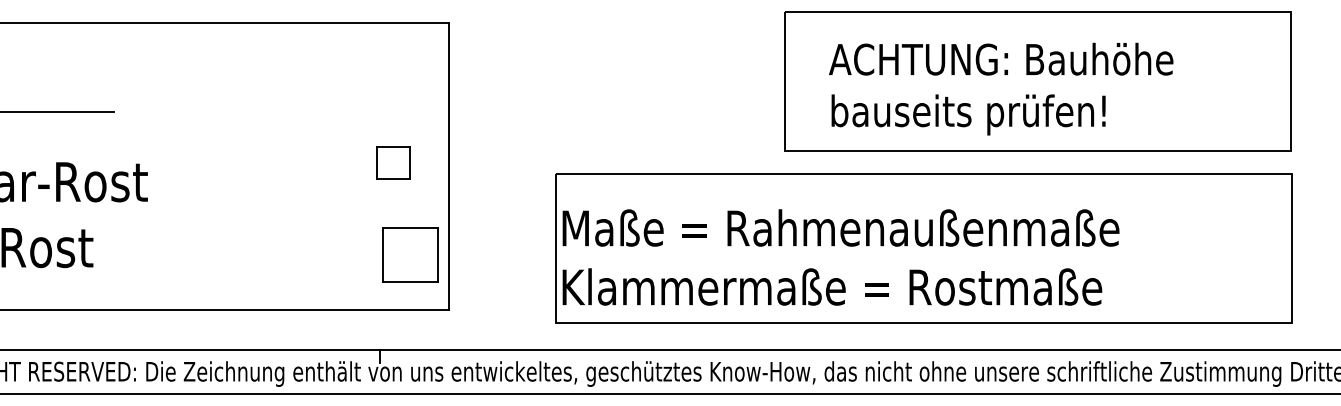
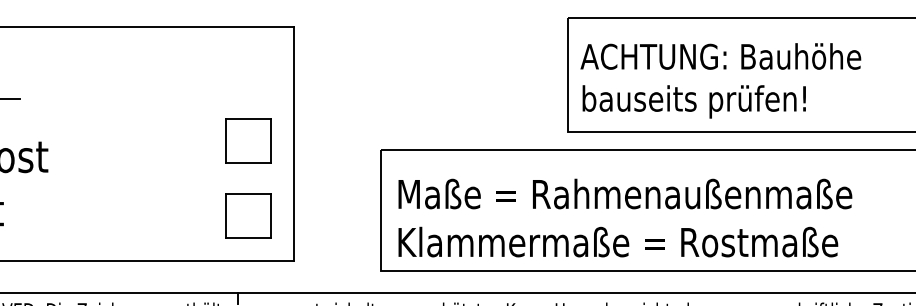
text: (1001, 88) -> (721, 80), moved
part: (393, 162) -> (248, 140), size x1.67
part: (410, 254) -> (248, 215), moved
text: (840, 257) -> (624, 218), moved

